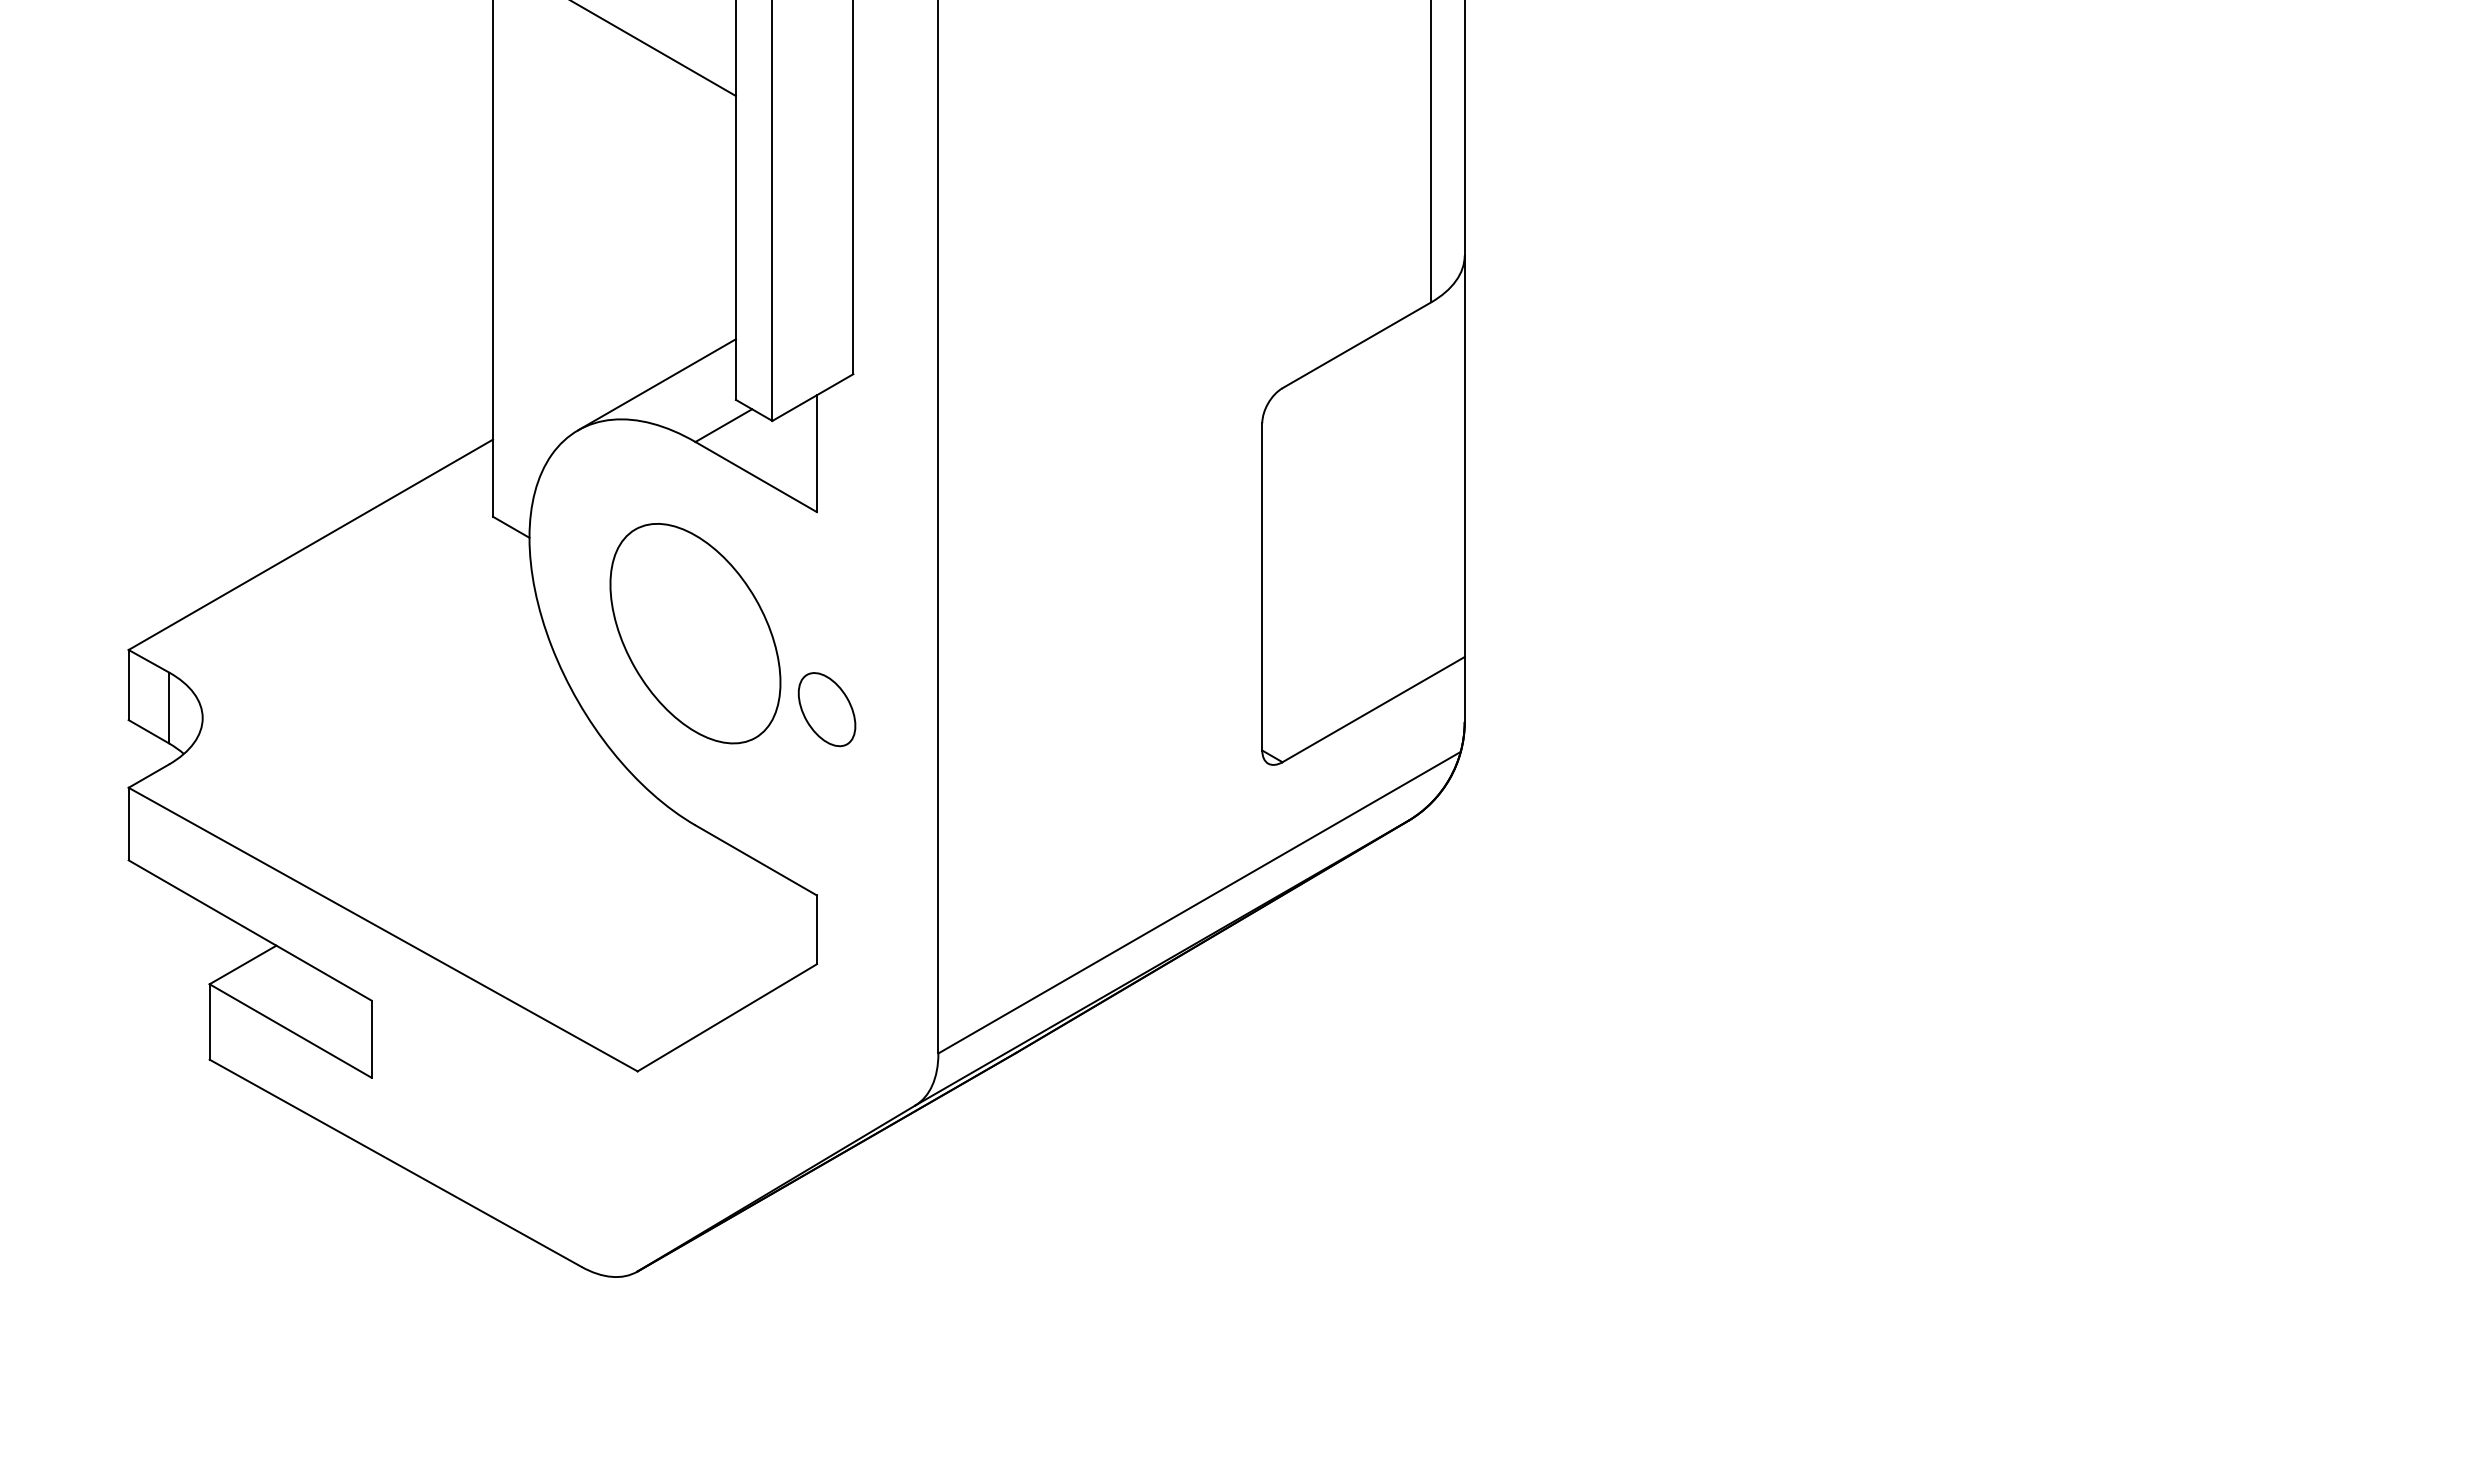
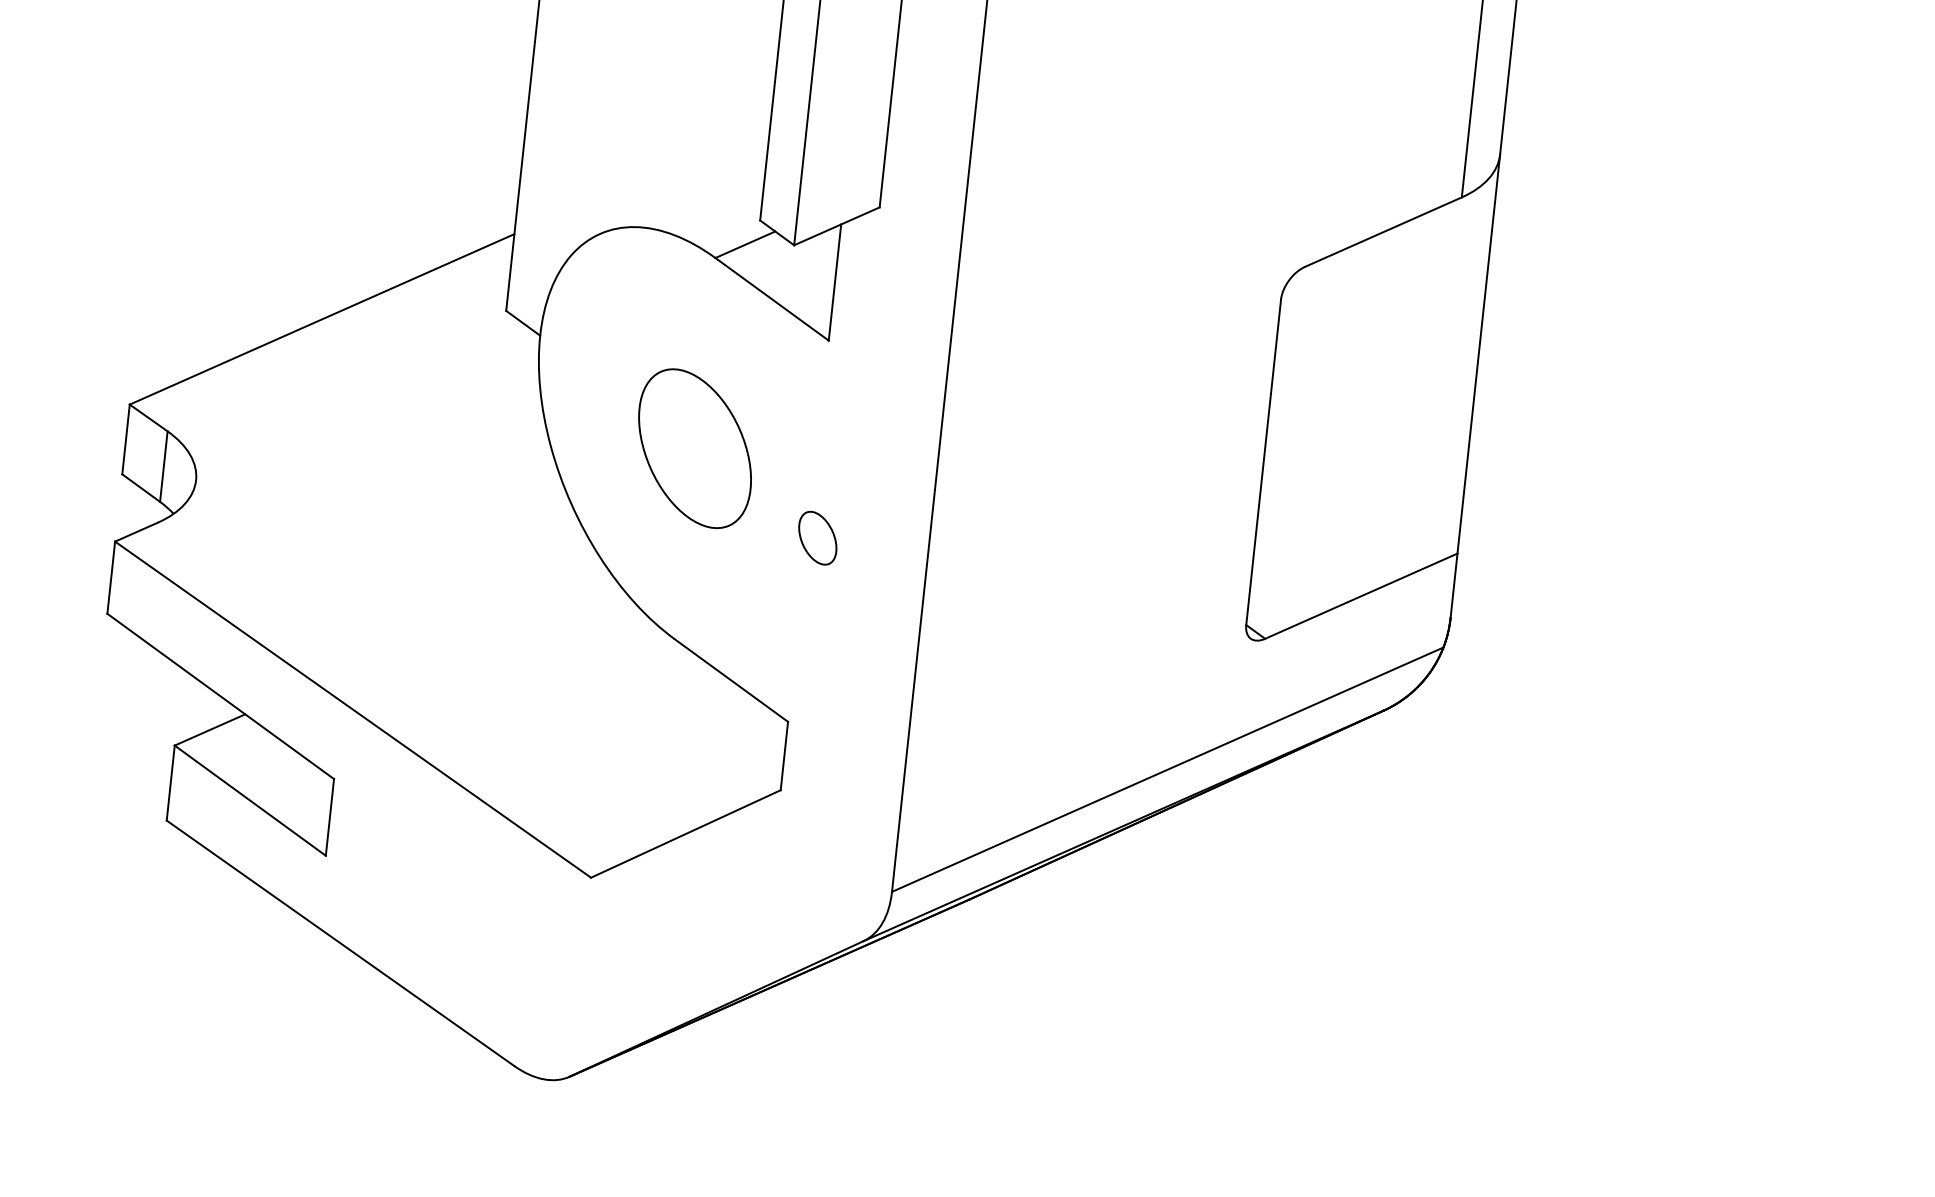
line: (656, 384) -> (682, 196), removed
part: (695, 633) -> (695, 448), size x0.7
part: (826, 709) -> (817, 537), size x0.7

